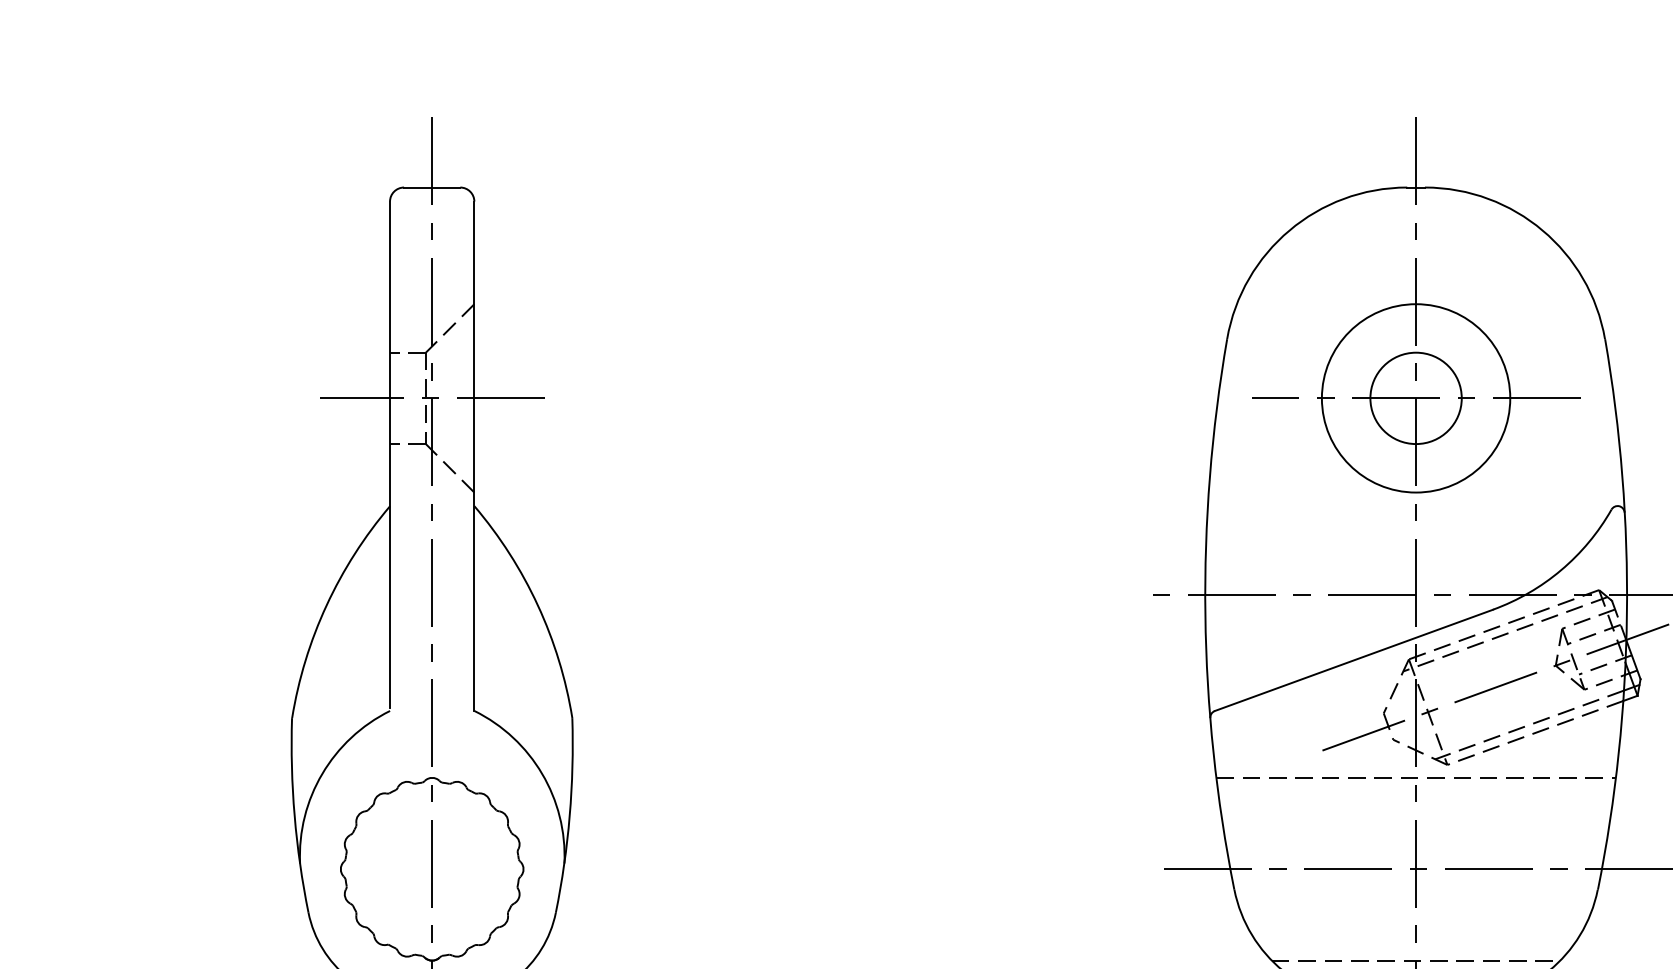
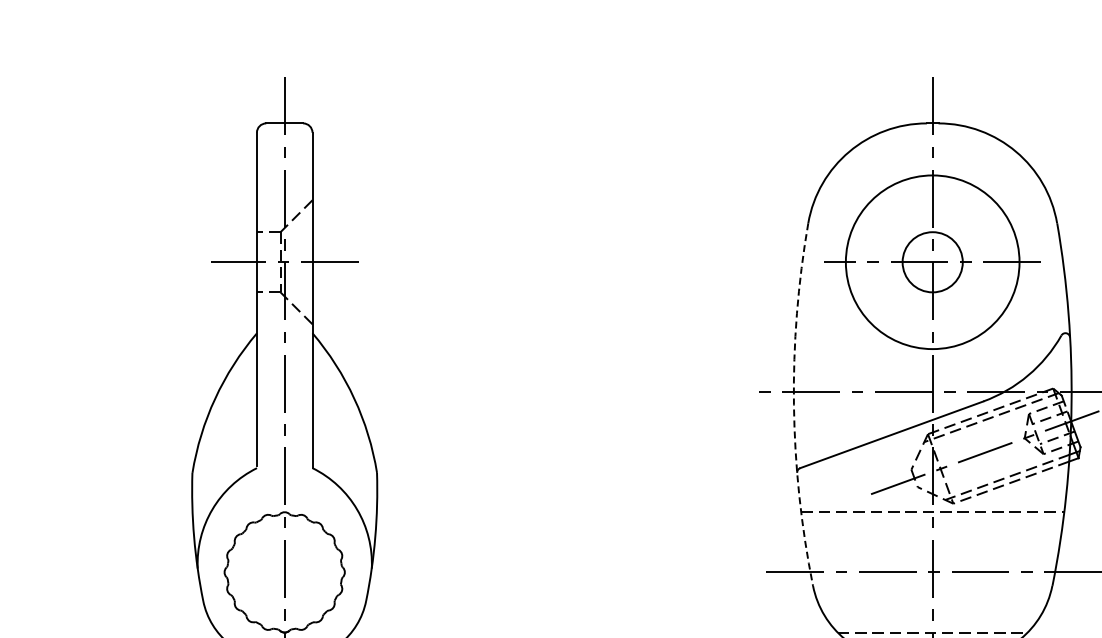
circle: (1415, 398) -> (932, 262), size x1.4
arc: (1204, 614) -> (793, 404), solid -> dashed

